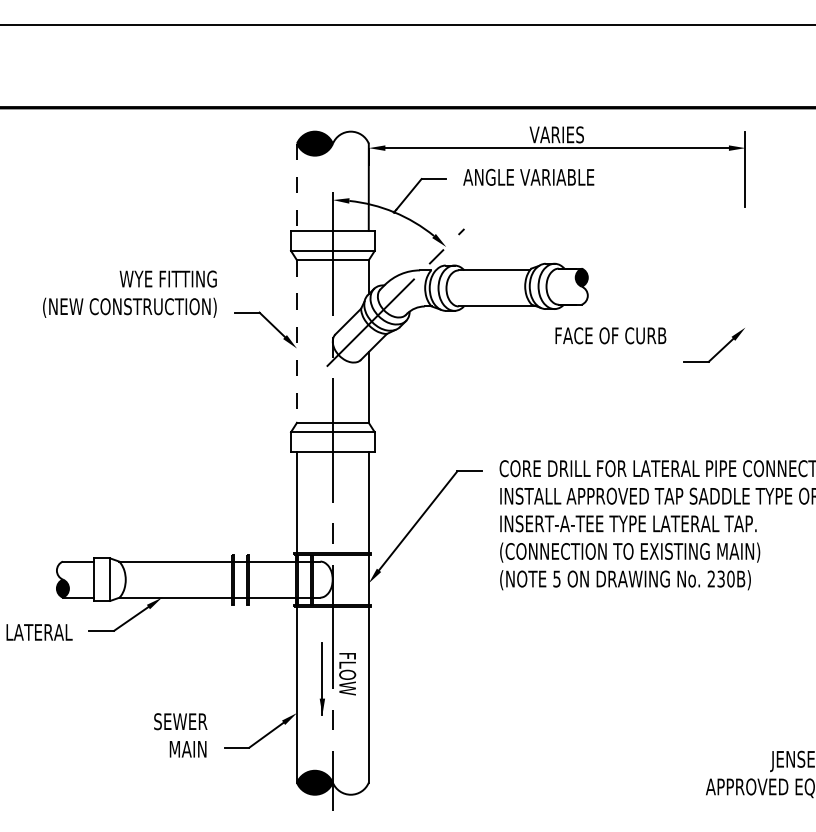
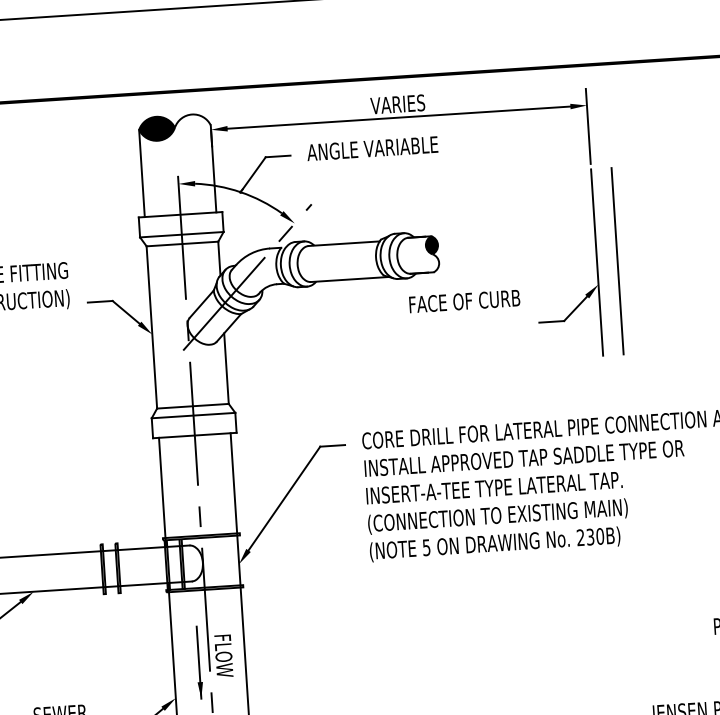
line: (297, 187) -> (142, 173), dashed -> solid
line: (745, 305) -> (597, 262), added
line: (765, 305) -> (617, 261), added
line: (296, 342) -> (151, 328), dashed -> solid

